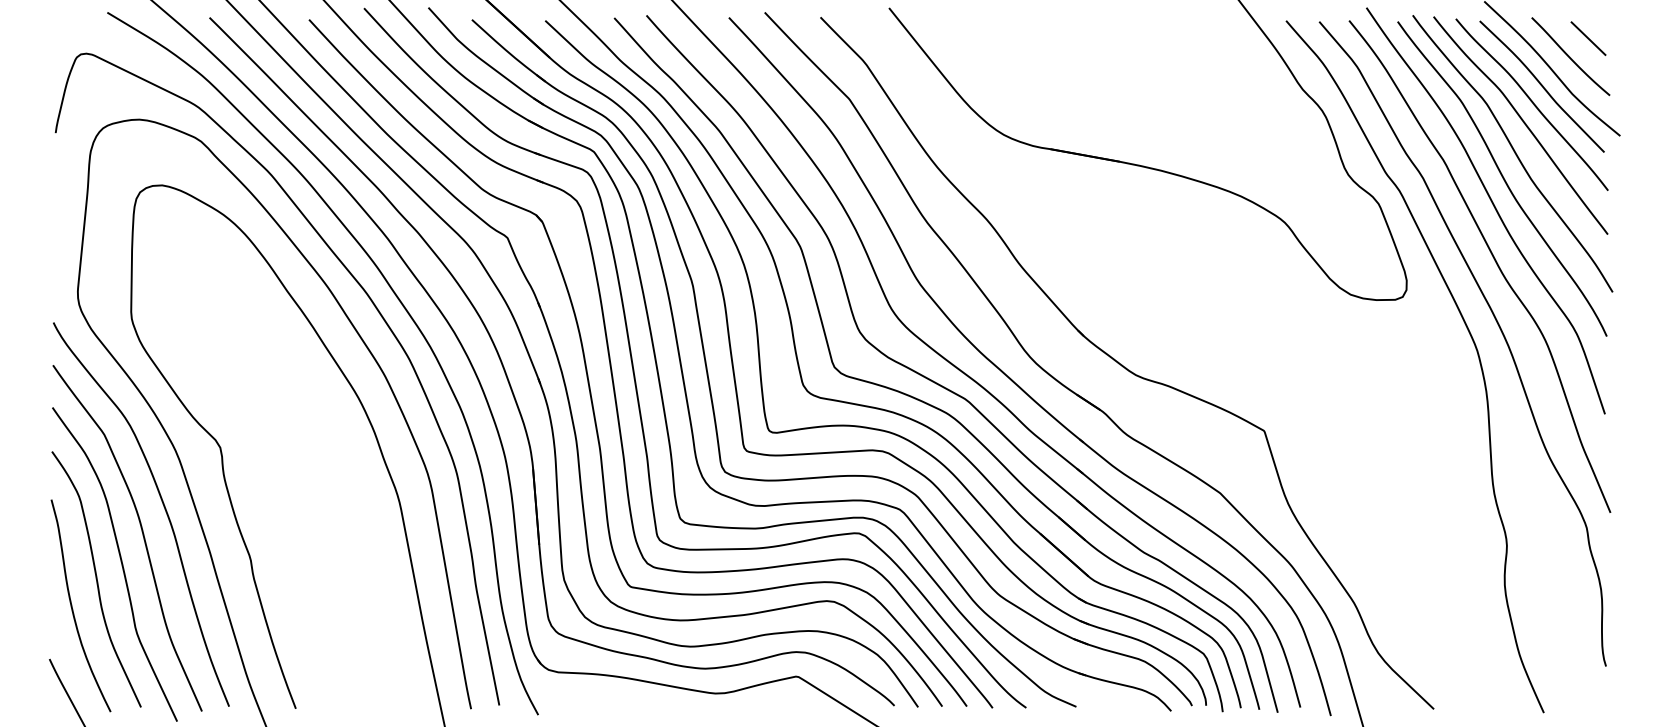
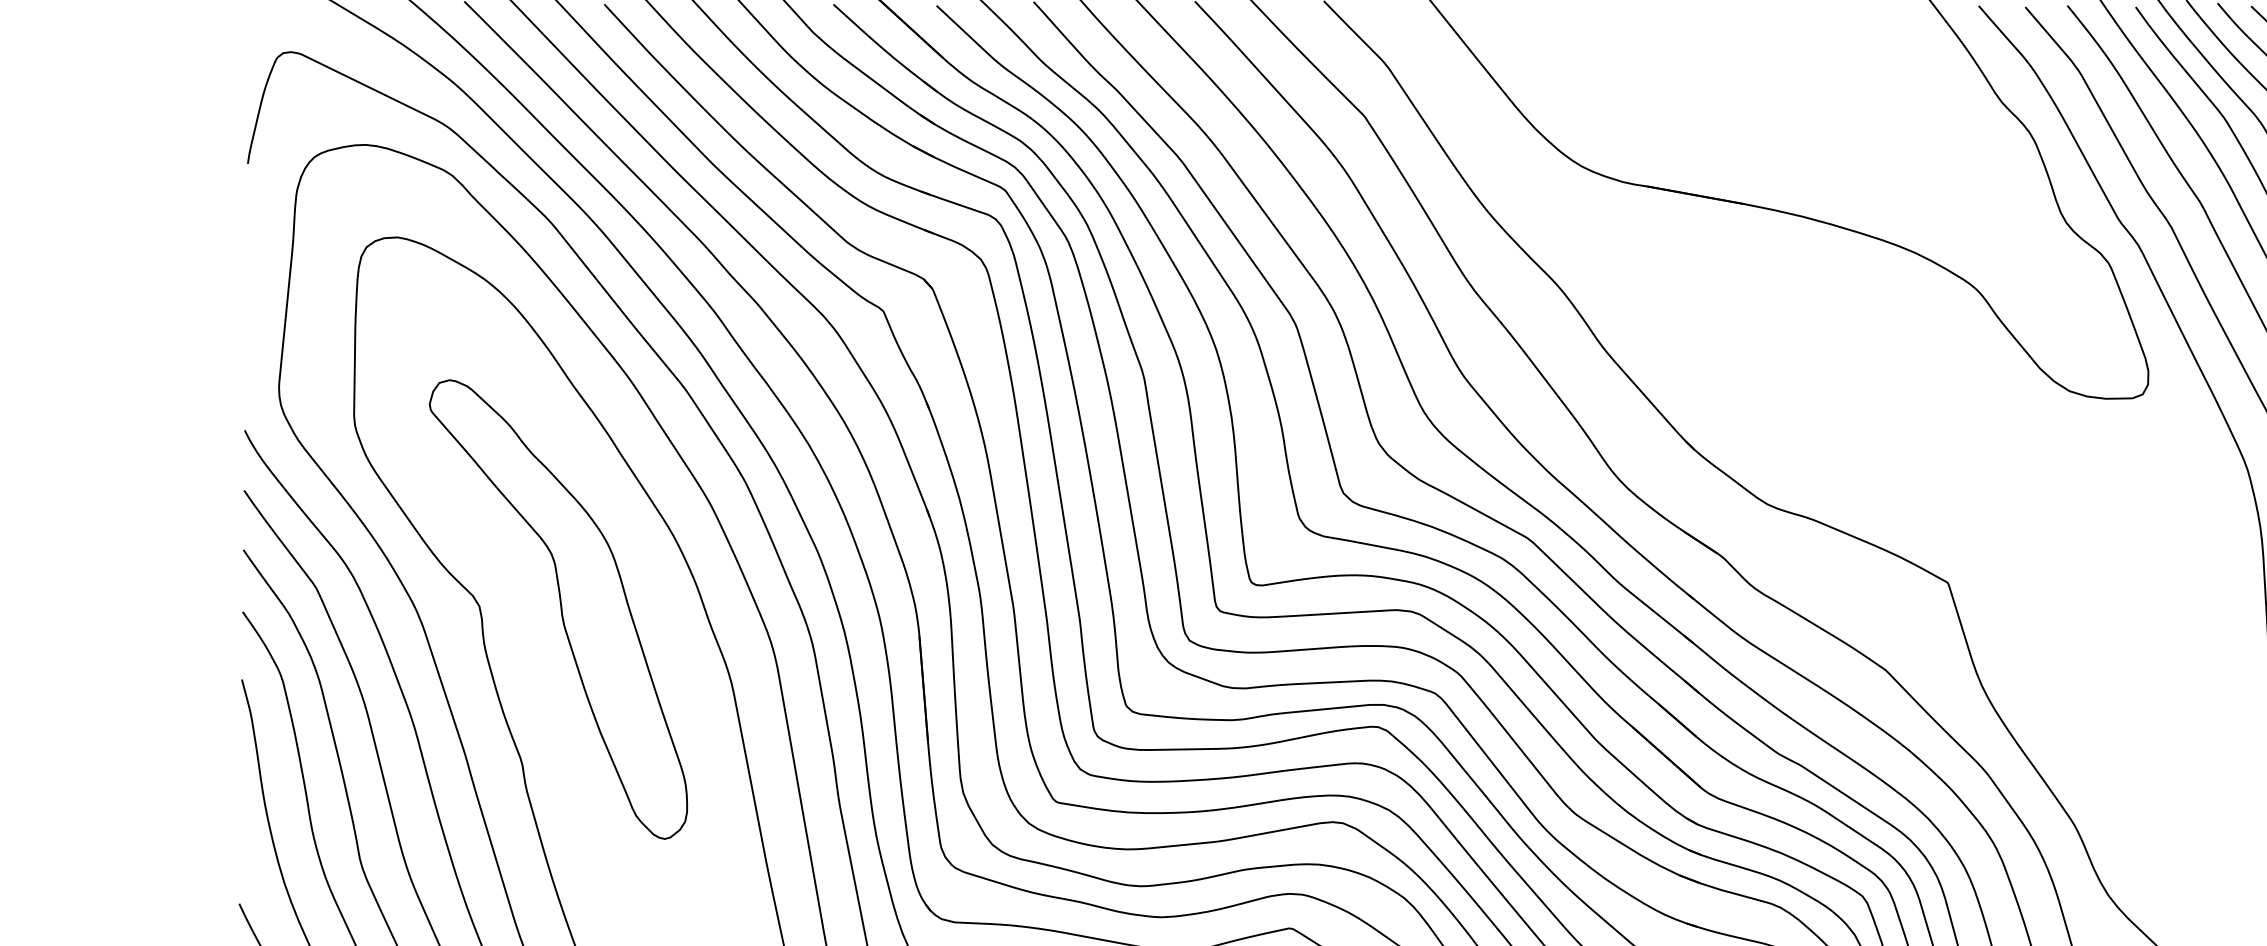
part: (276, 449) -> (558, 608), added

